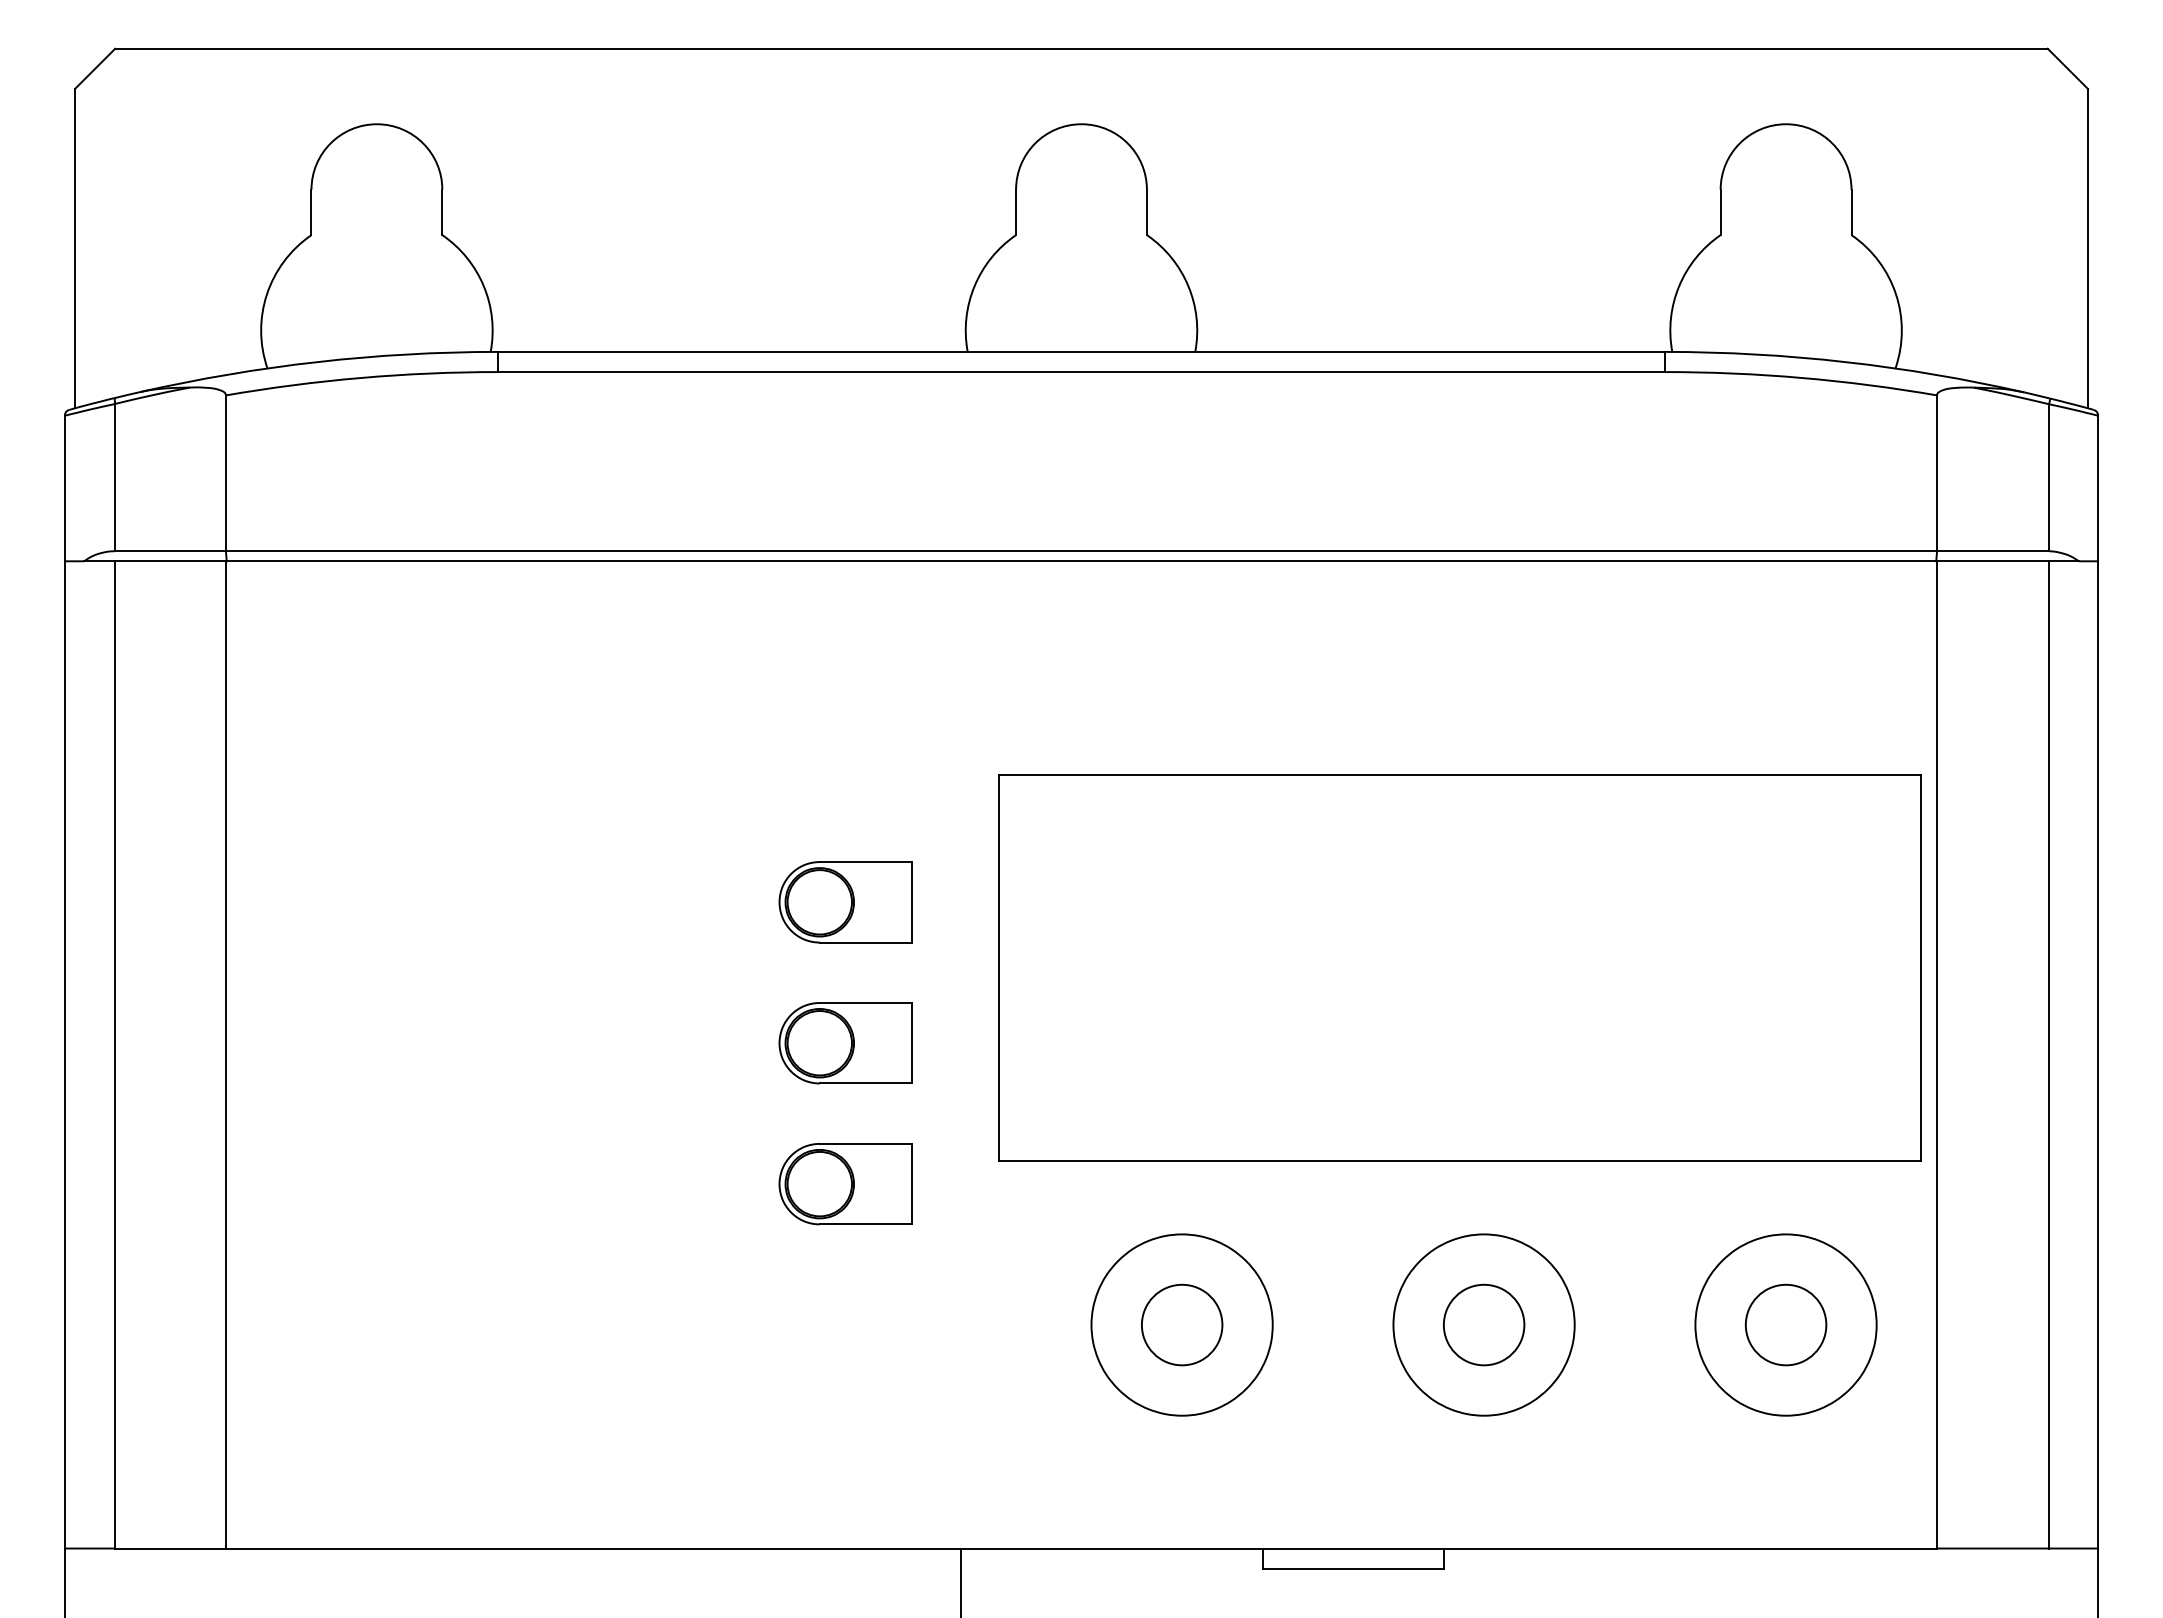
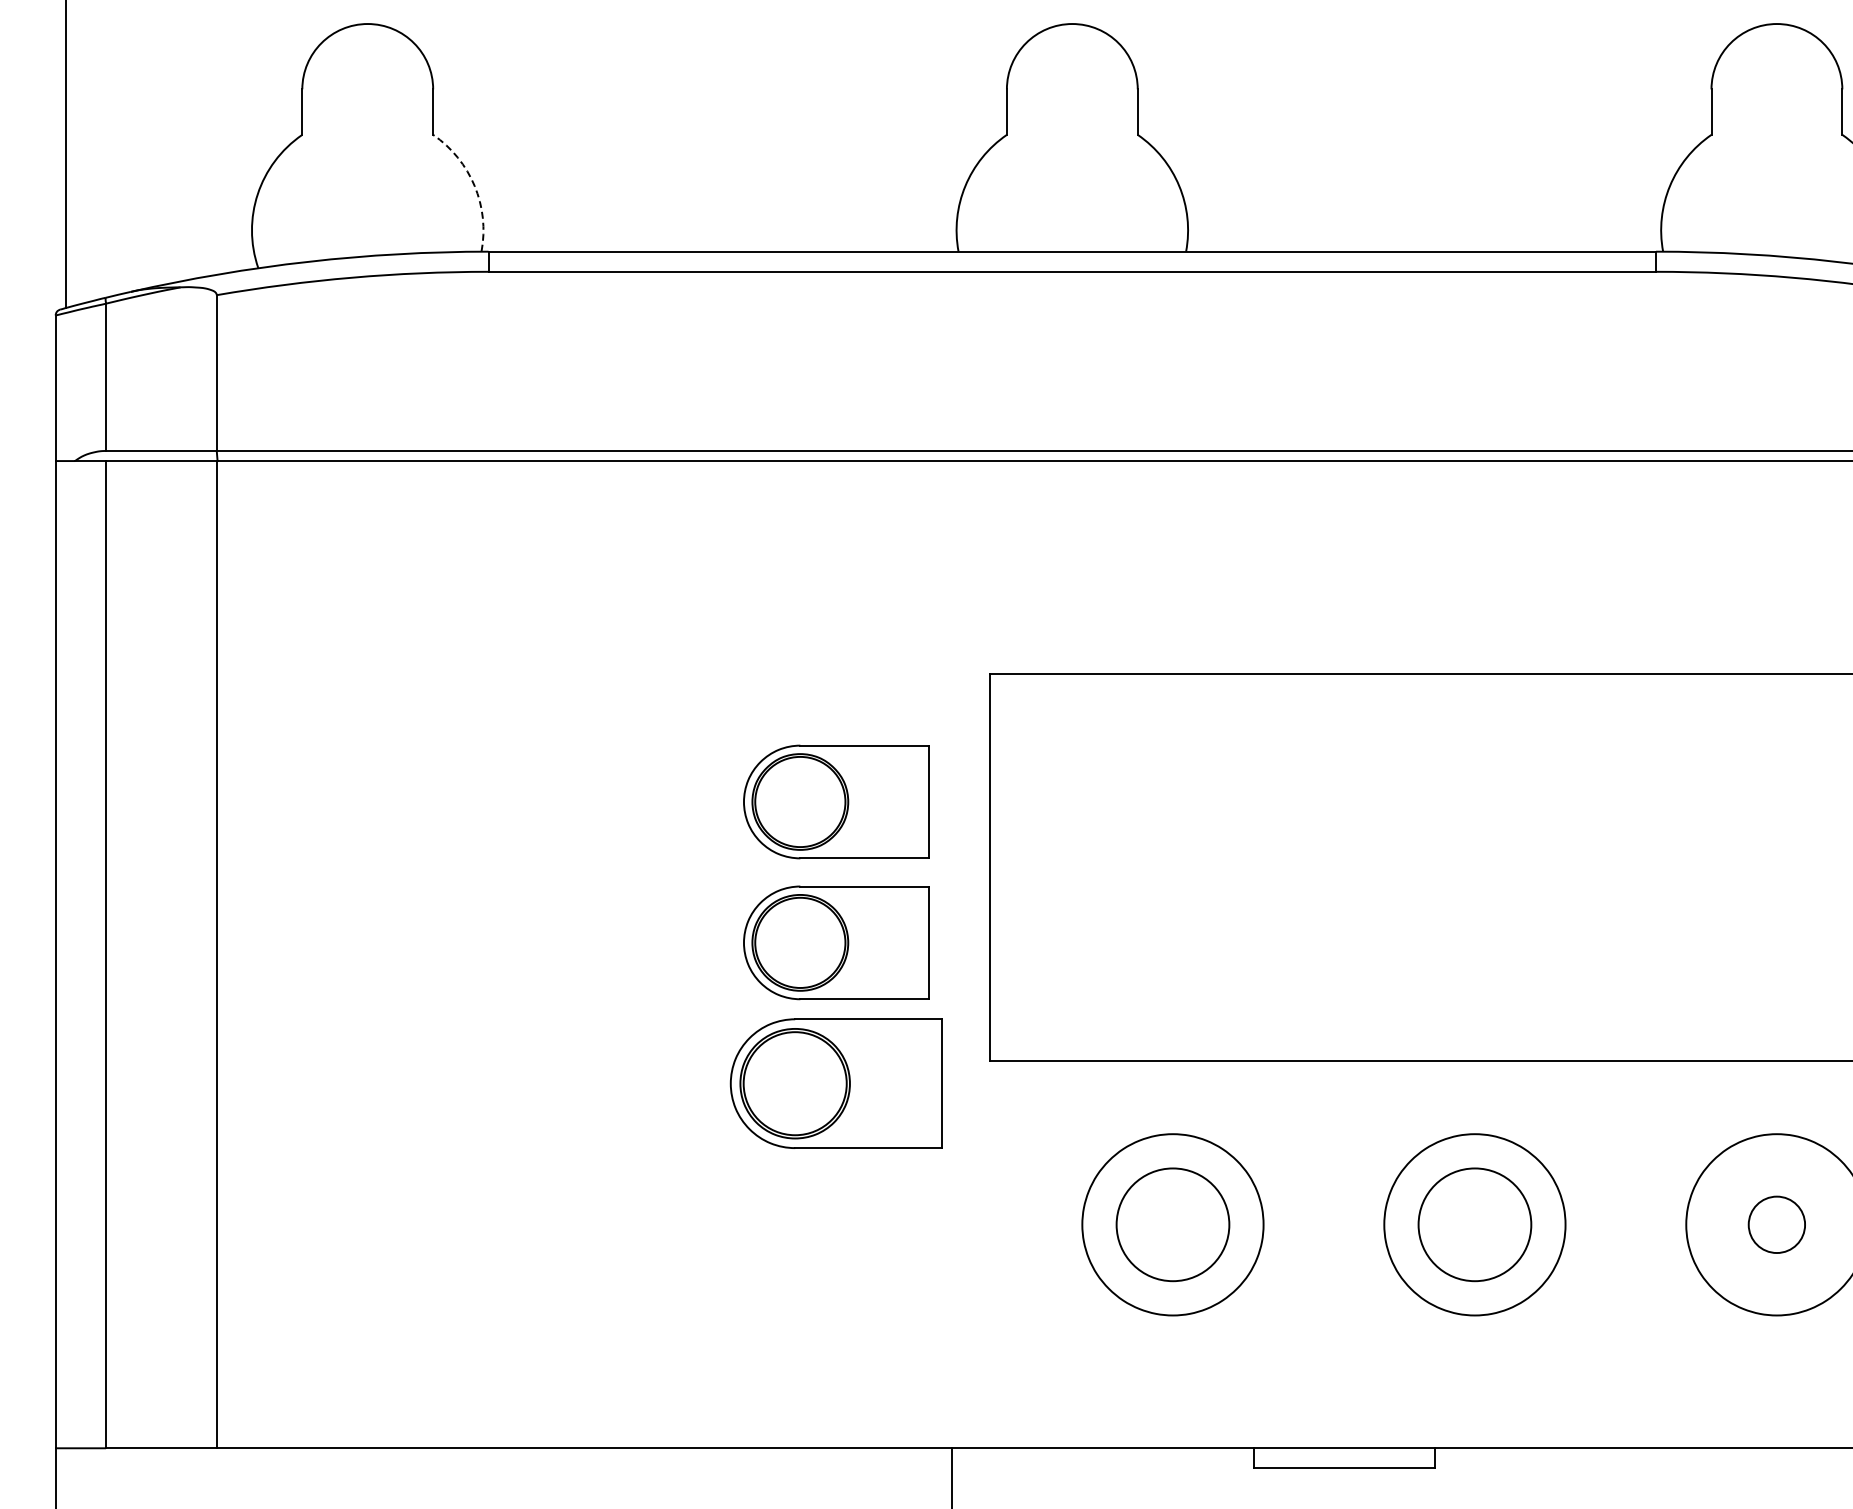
arc: (483, 286) -> (474, 186), solid -> dashed
part: (845, 902) -> (836, 802), size x1.4
part: (845, 1043) -> (836, 943), size x1.4
part: (845, 1184) -> (836, 1084), size x1.6
circle: (1181, 1324) -> (1172, 1224), size x1.4
circle: (1483, 1324) -> (1474, 1224), size x1.4
circle: (1785, 1324) -> (1776, 1224), size x0.7

